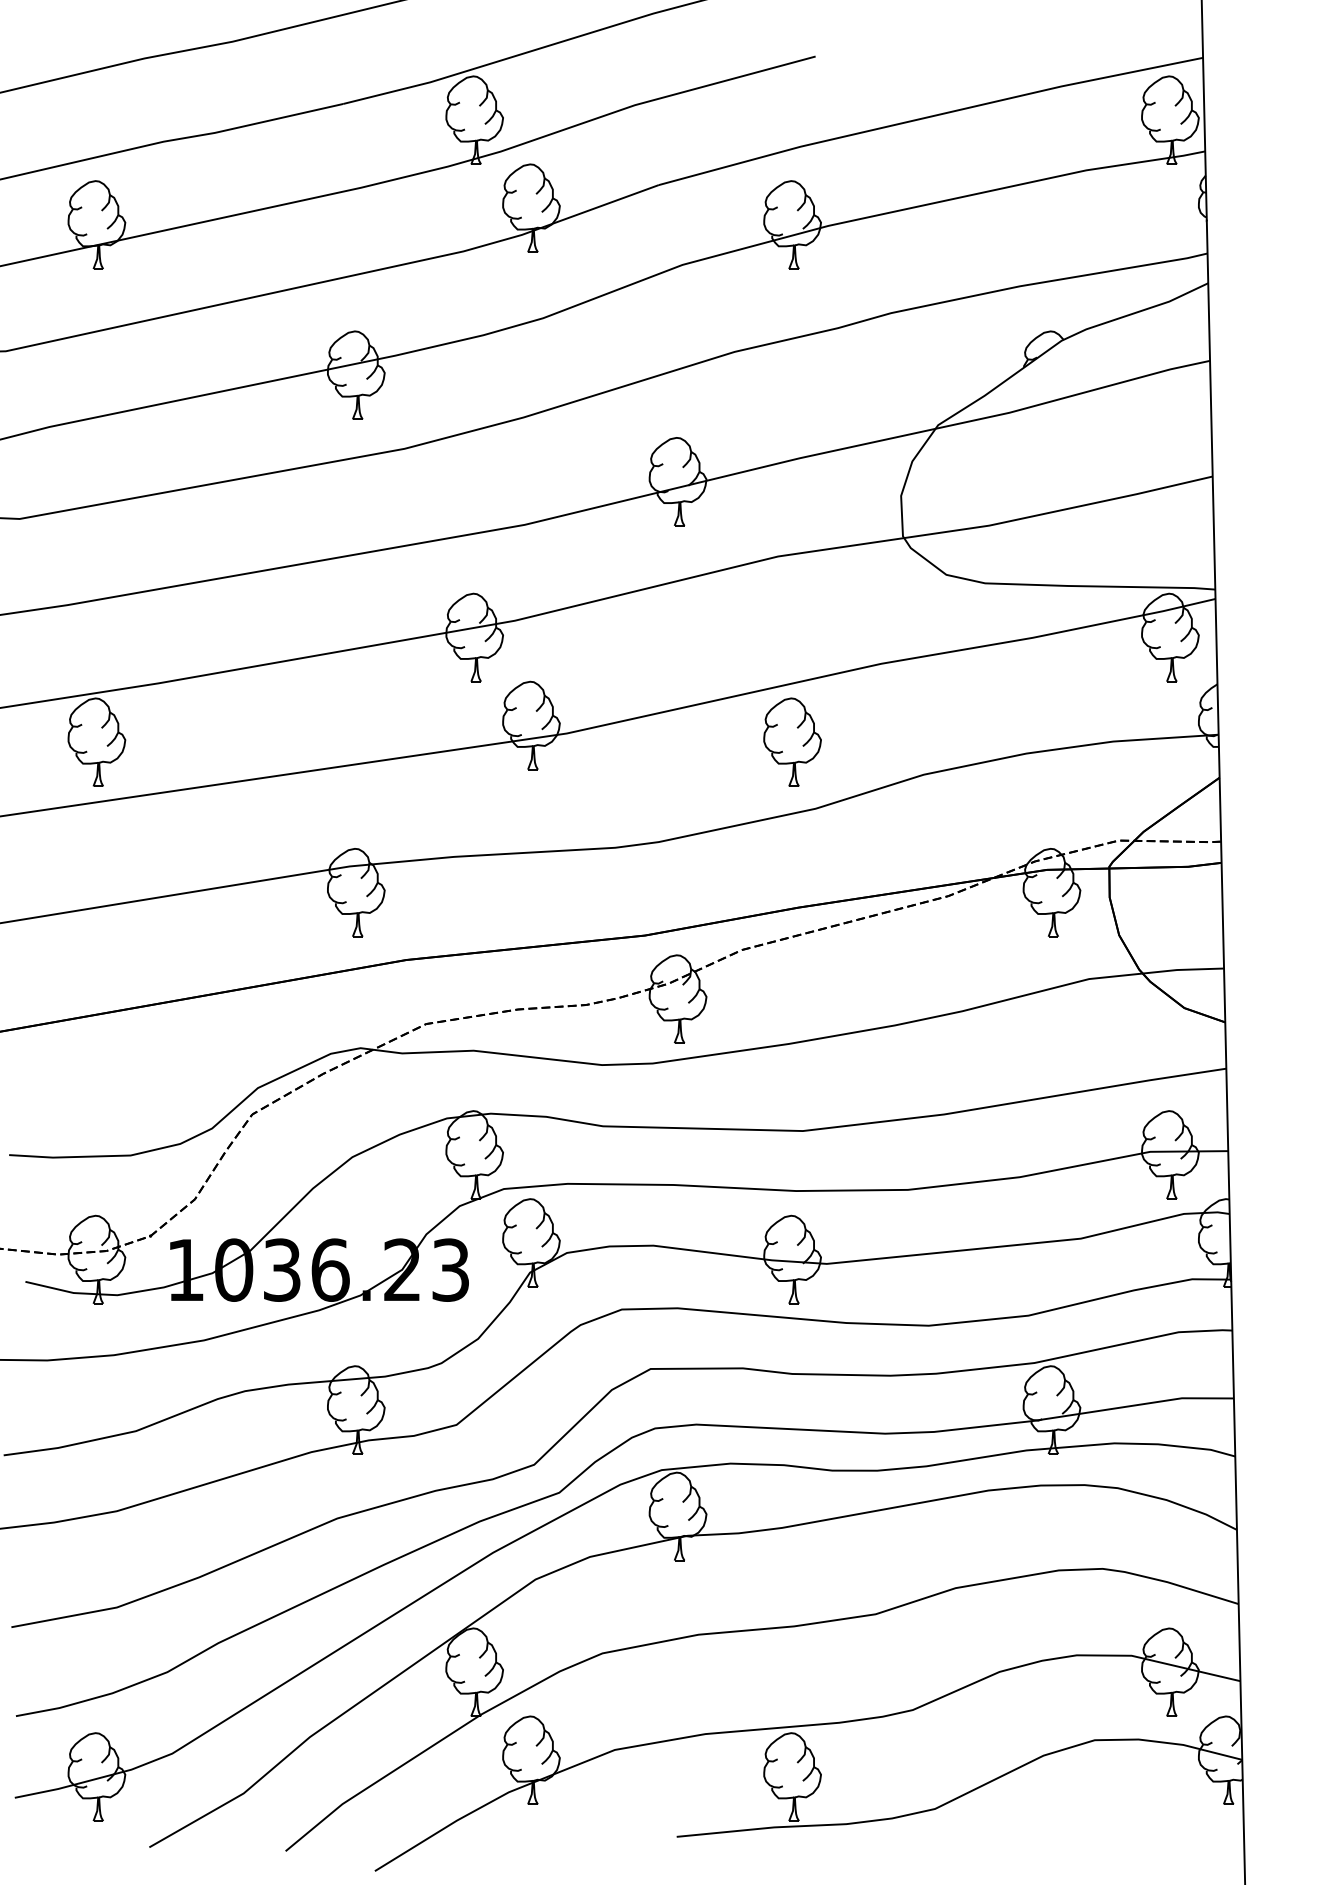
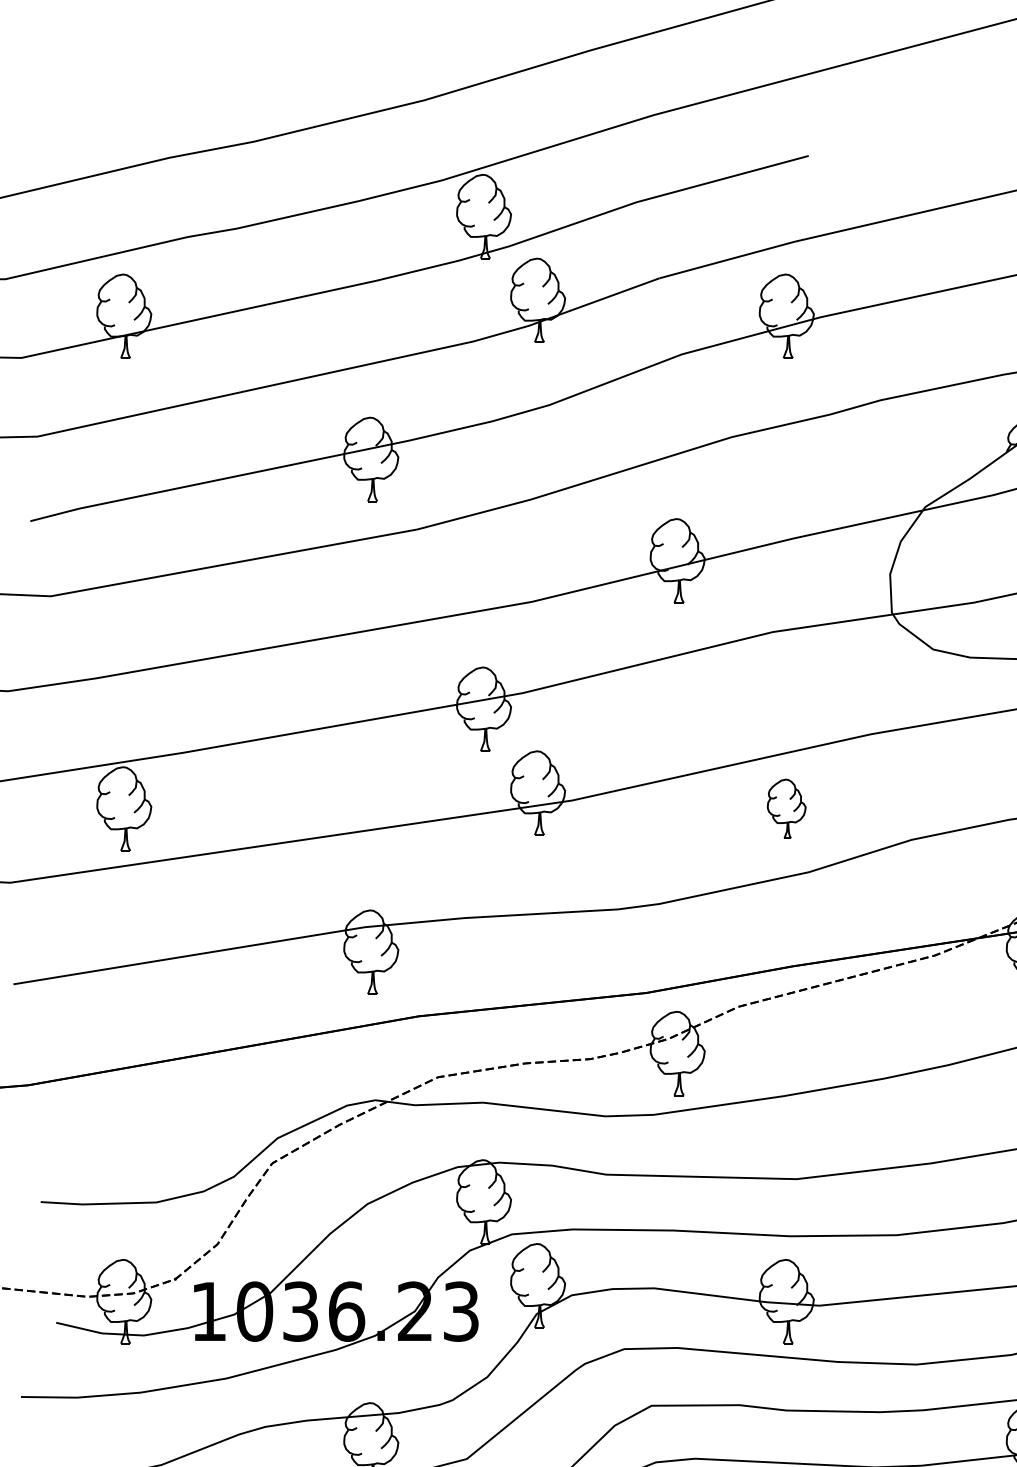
part: (792, 741) -> (786, 808), size x0.7

